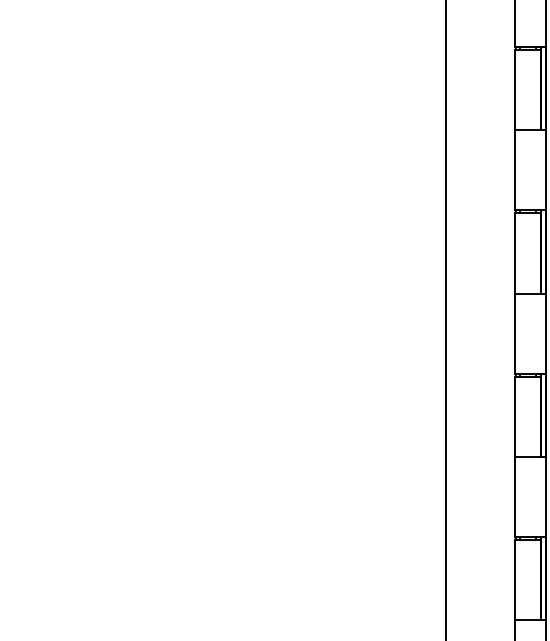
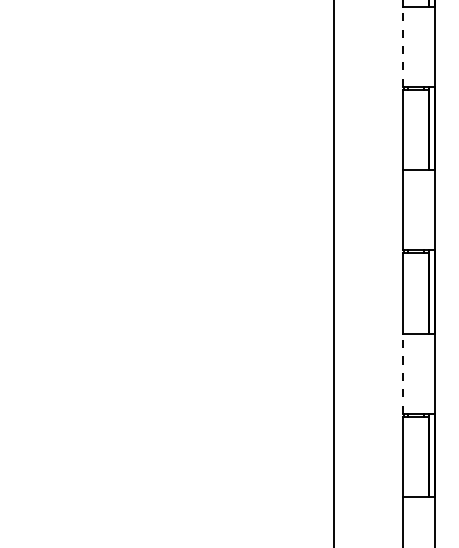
line: (514, 169) -> (402, 46), solid -> dashed
line: (514, 496) -> (402, 373), solid -> dashed

